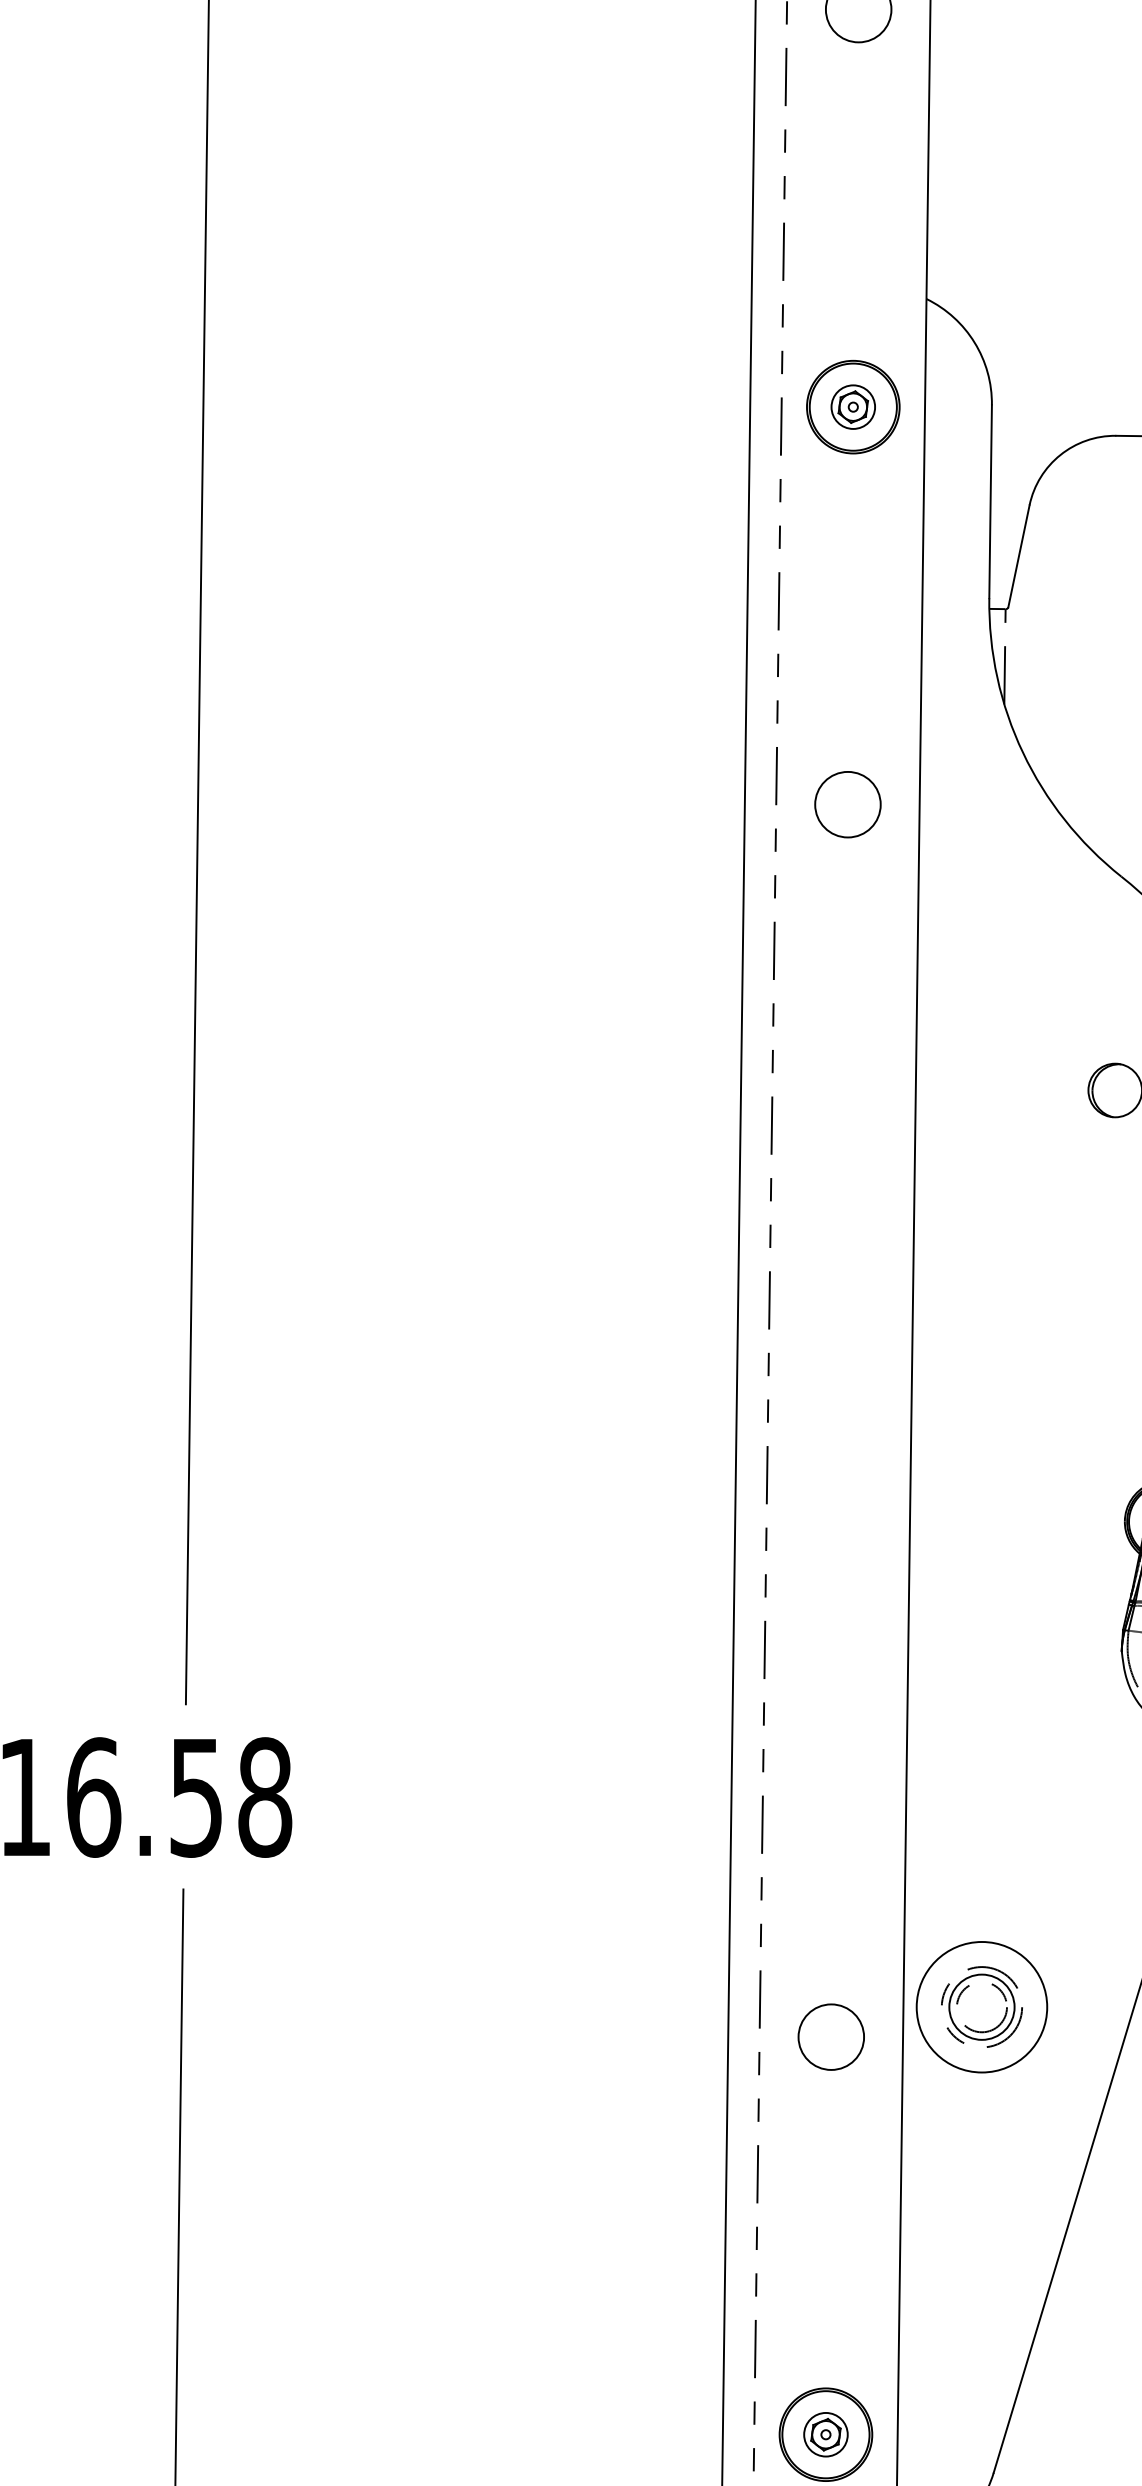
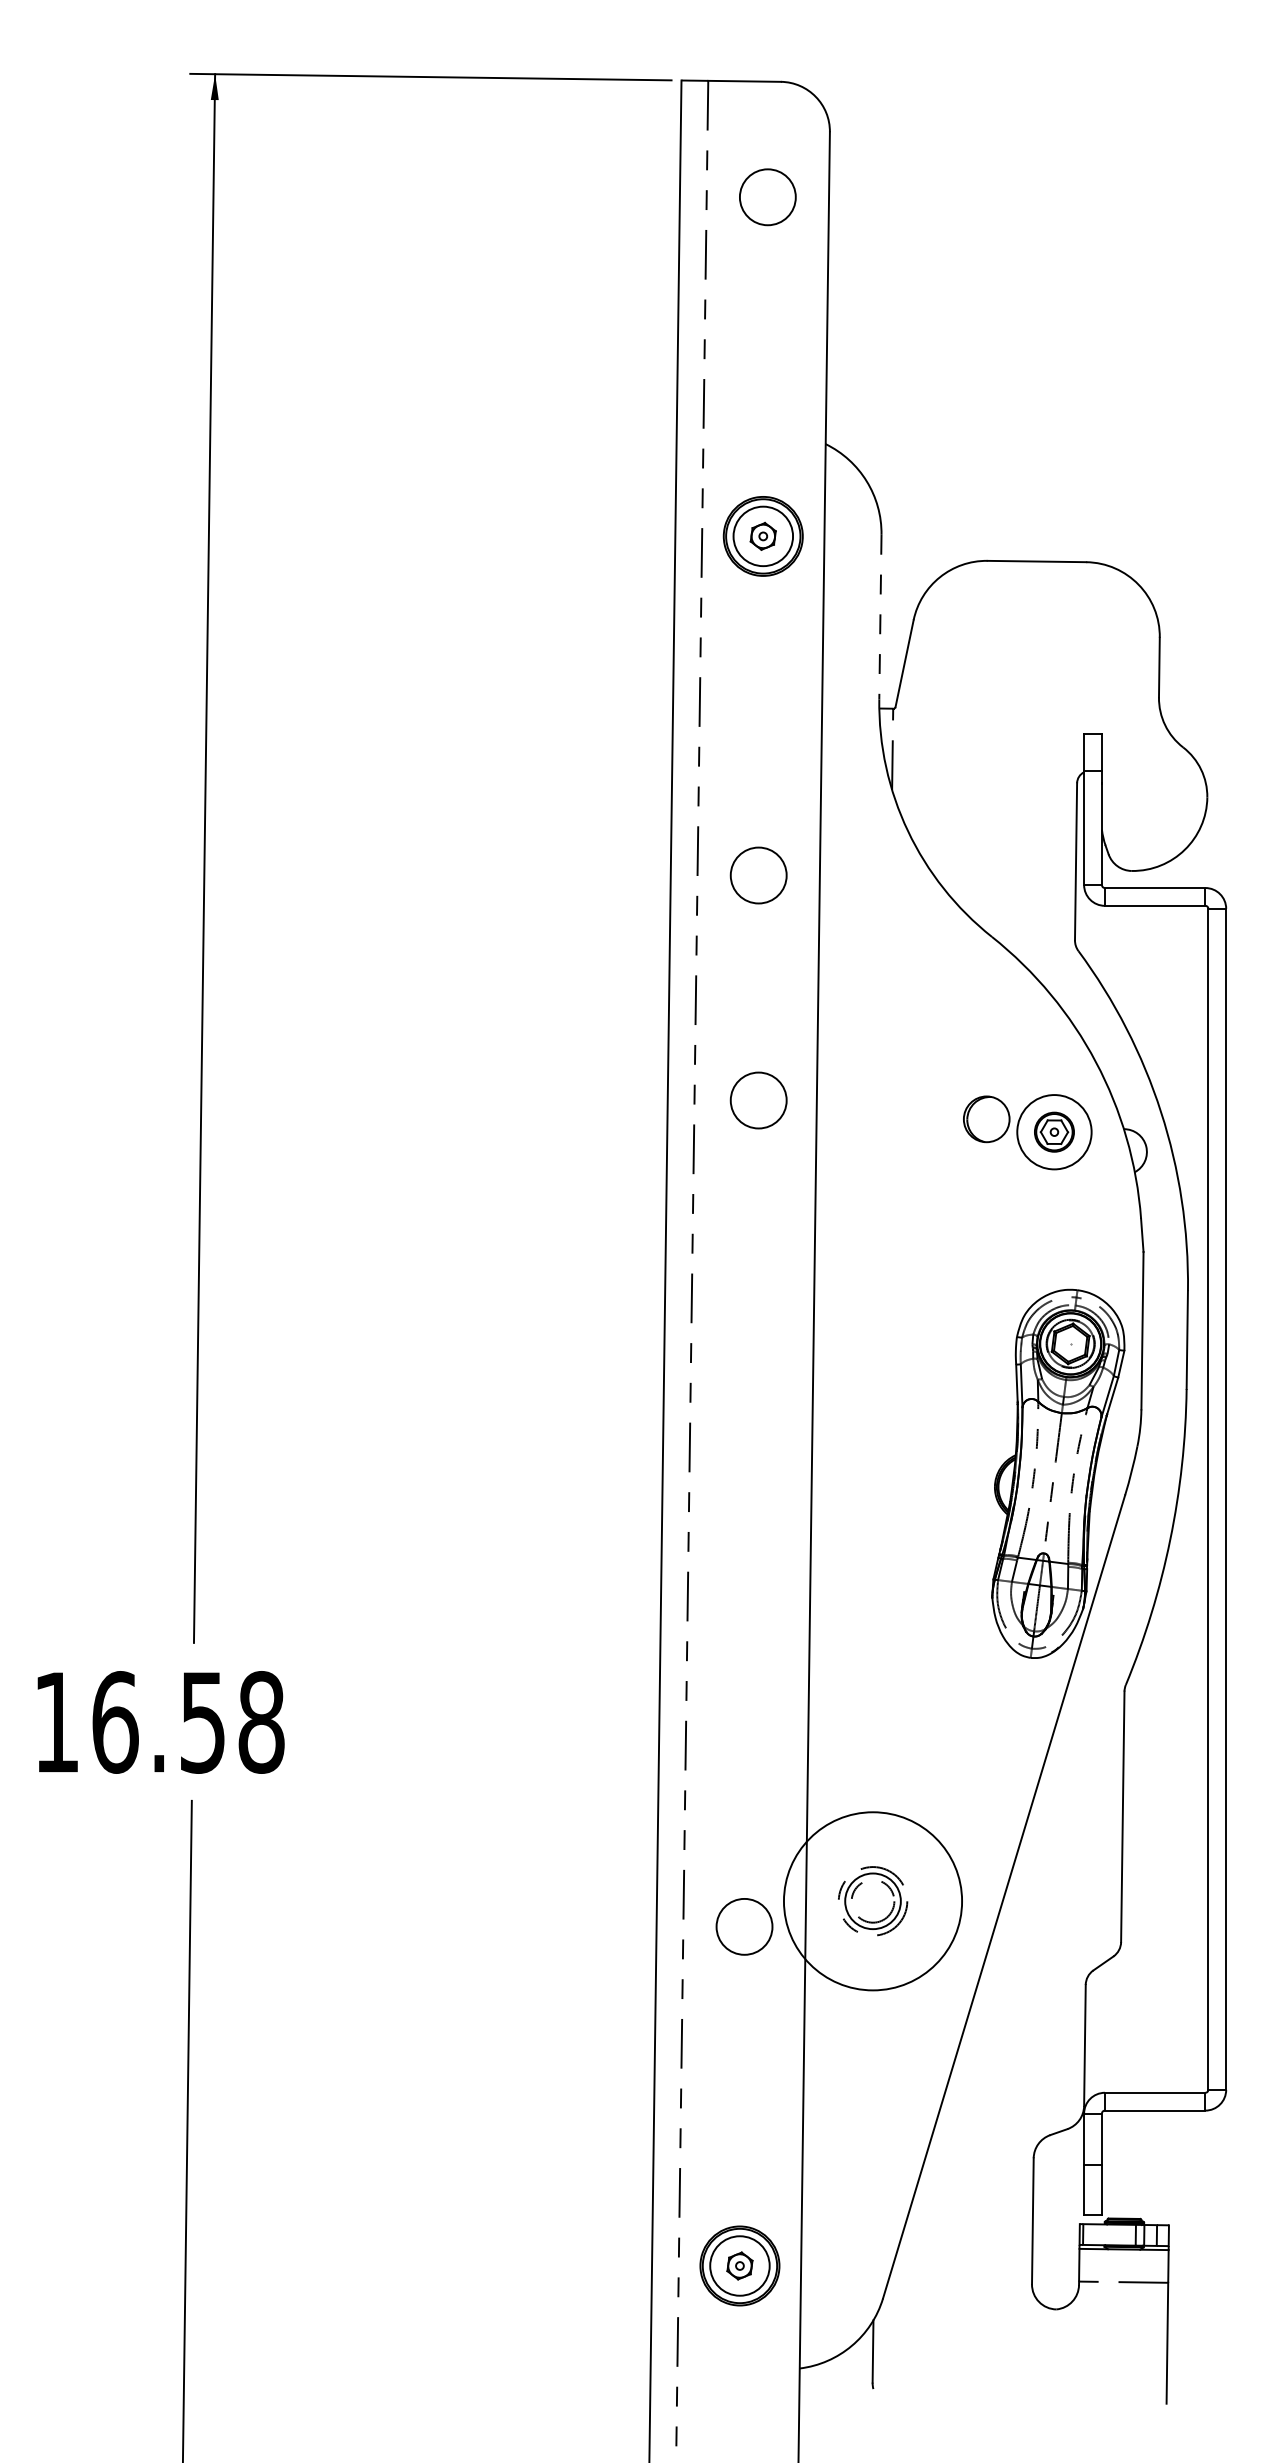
circle: (852, 407) -> (762, 536), size x1.6
line: (990, 502) -> (880, 617), solid -> dashed
circle: (847, 1068) -> (758, 1100), added
circle: (981, 2006) -> (872, 1900), size x1.6
circle: (825, 2434) -> (739, 2265), size x1.6

